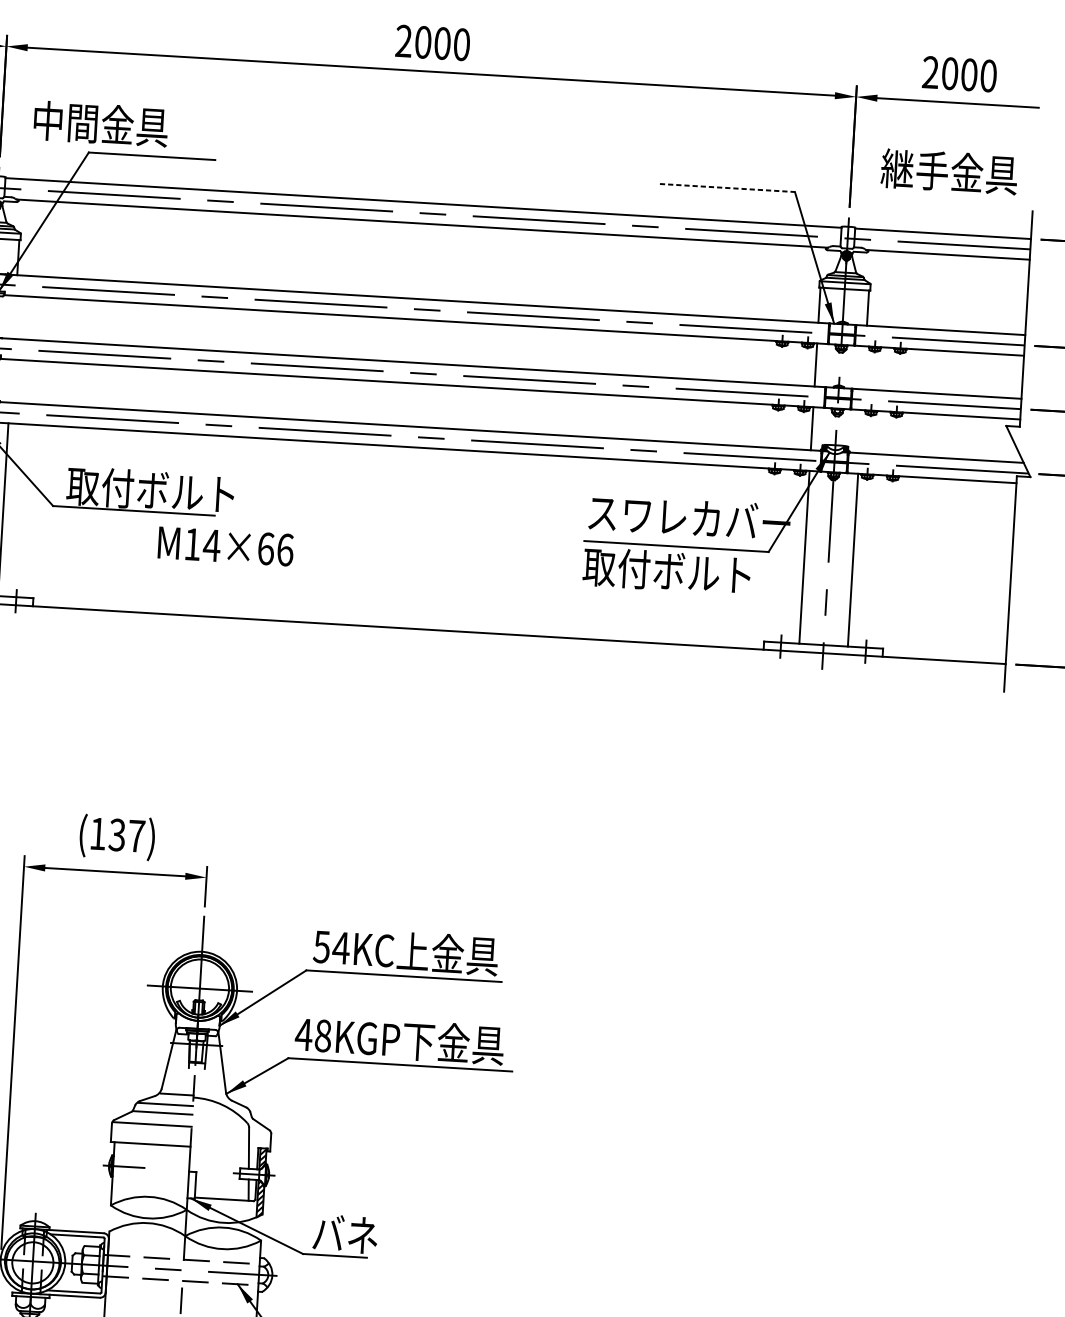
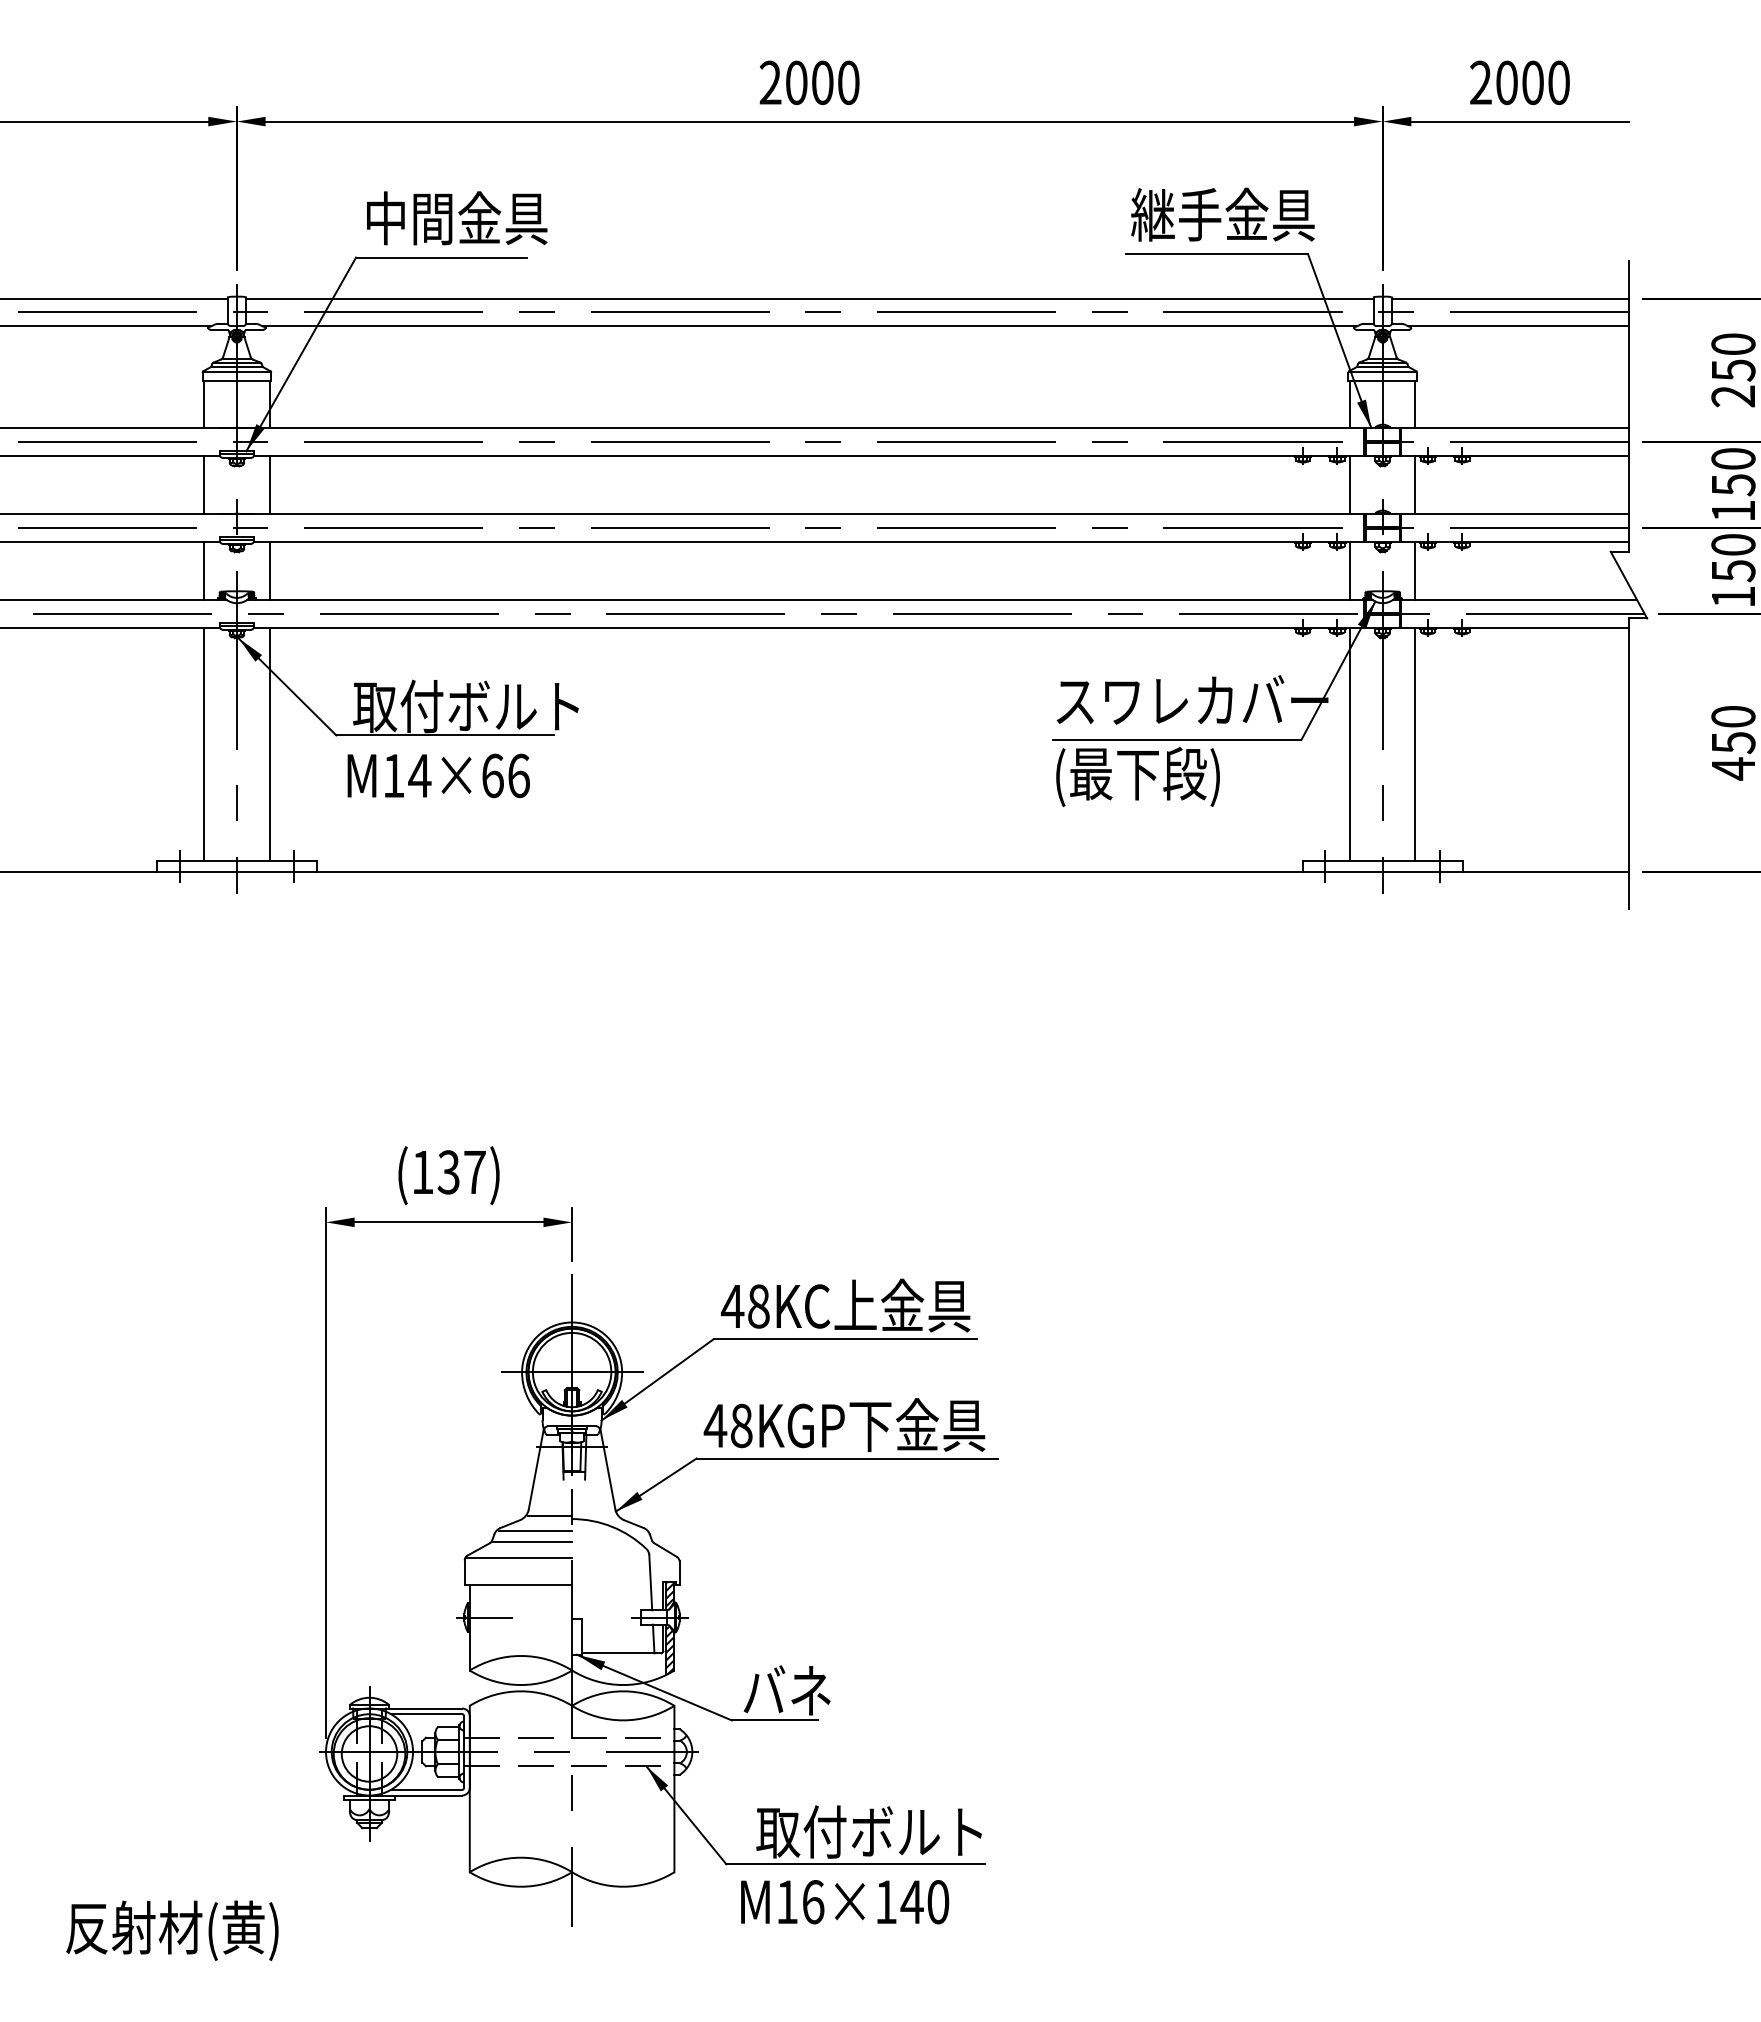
text: (101, 124) -> (457, 218), moved
text: (949, 171) -> (1222, 214), moved
line: (727, 188) -> (1217, 254), dashed -> solid
line: (14, 317) -> (269, 484), added
line: (864, 367) -> (1415, 484), added
line: (10, 380) -> (269, 570), added
line: (860, 431) -> (1415, 570), added
text: (225, 546) -> (438, 775), moved
text: (666, 573) -> (1165, 777), 取付ボルト -> (最下段)
text: (331, 947) -> (745, 1306), 54KC -> 48KC

